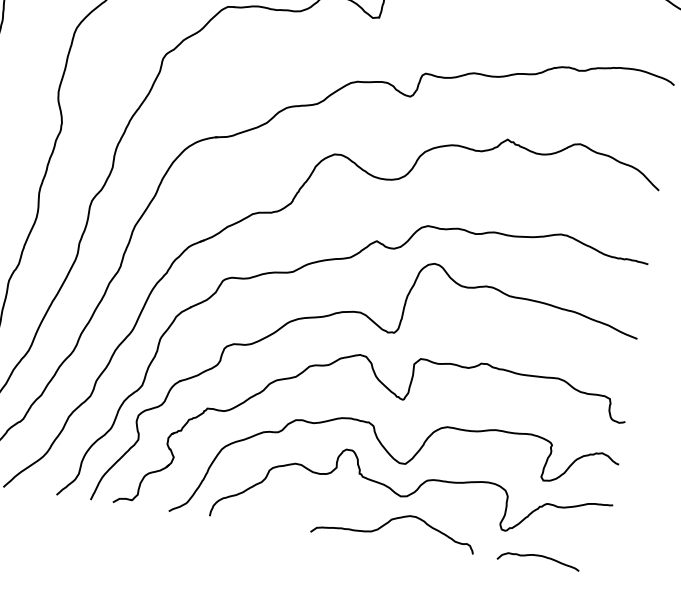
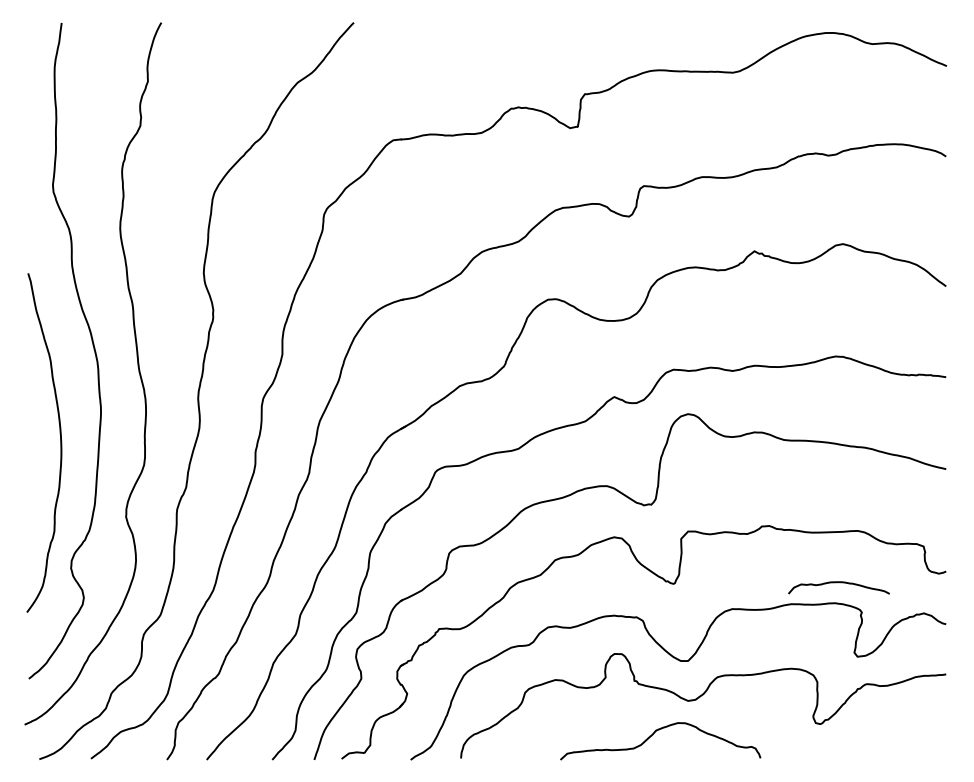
curve: (388, 523) -> (653, 735), moved
curve: (538, 556) -> (838, 583), moved

